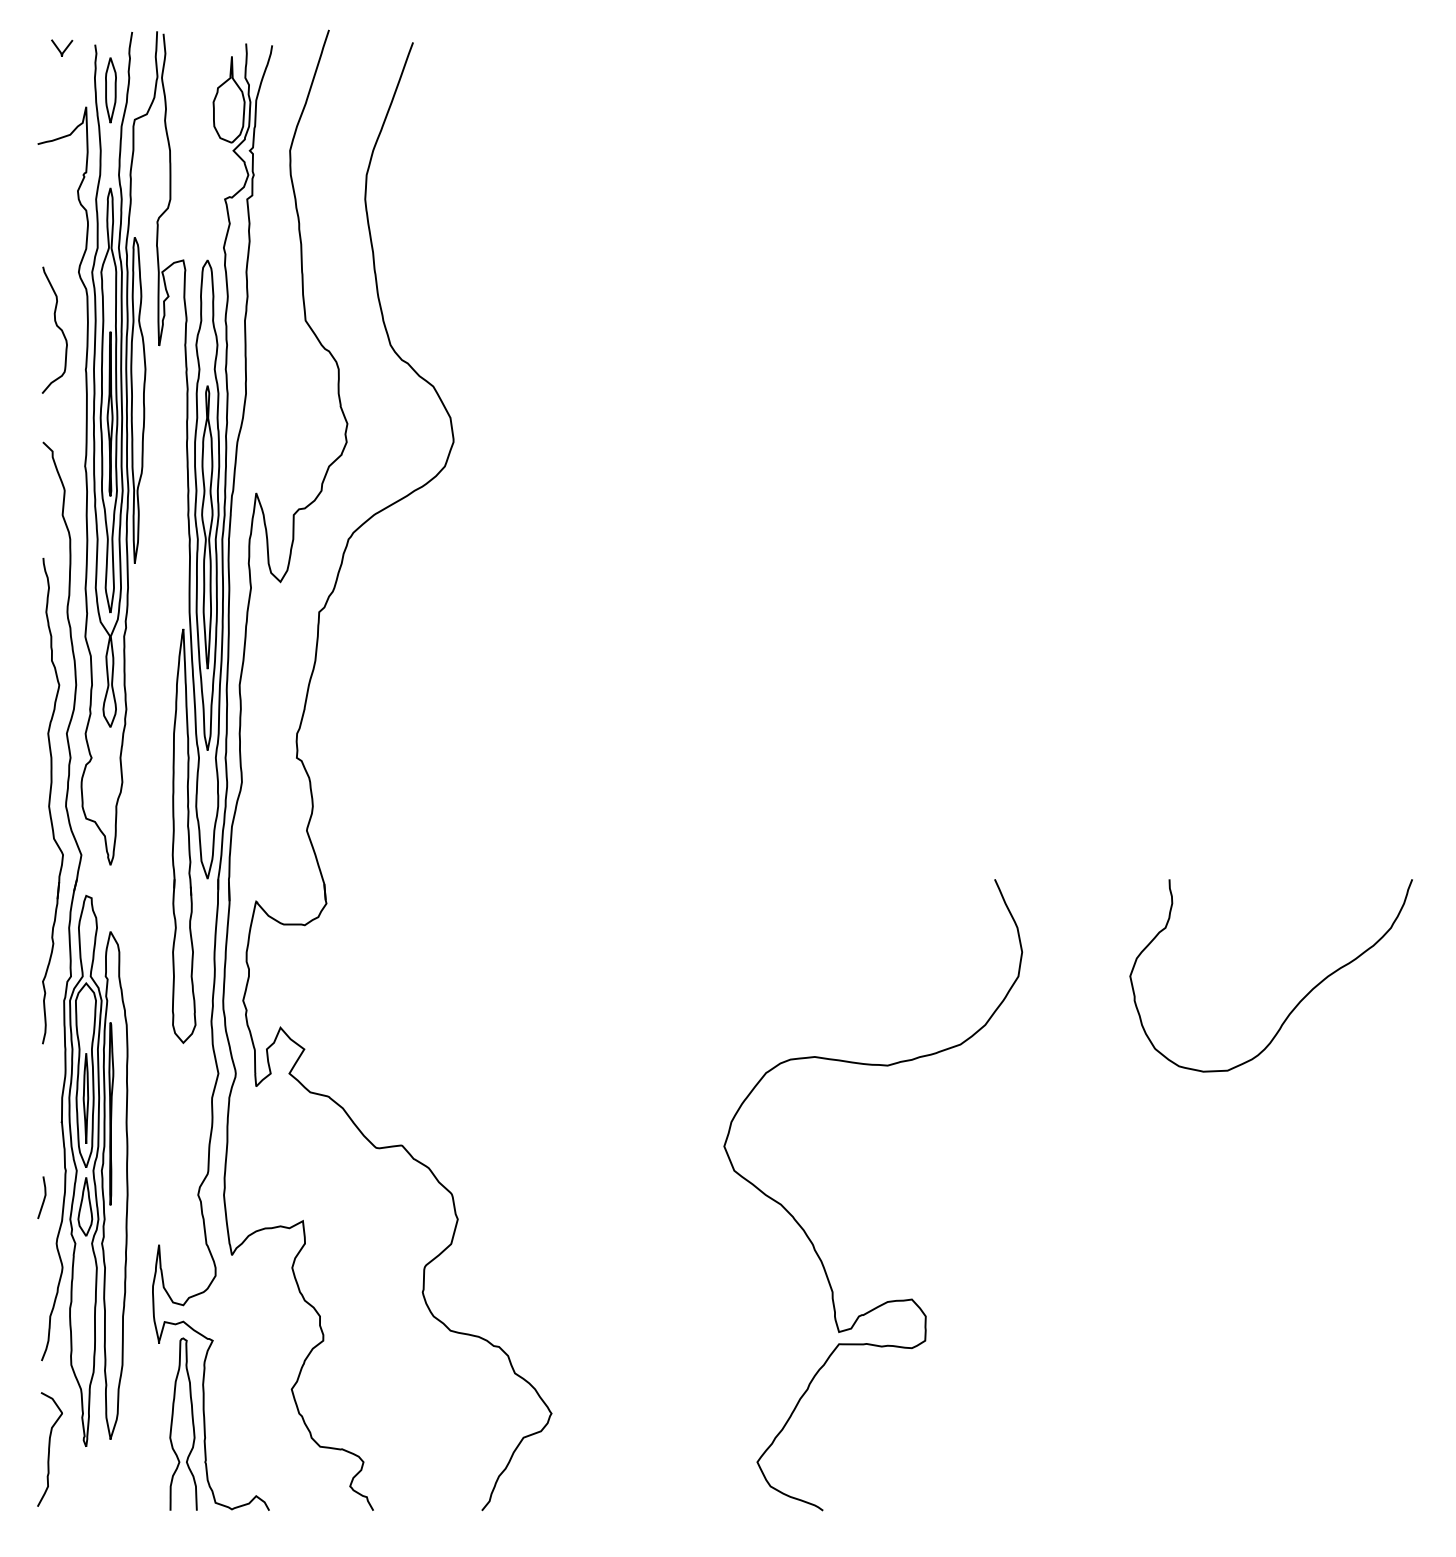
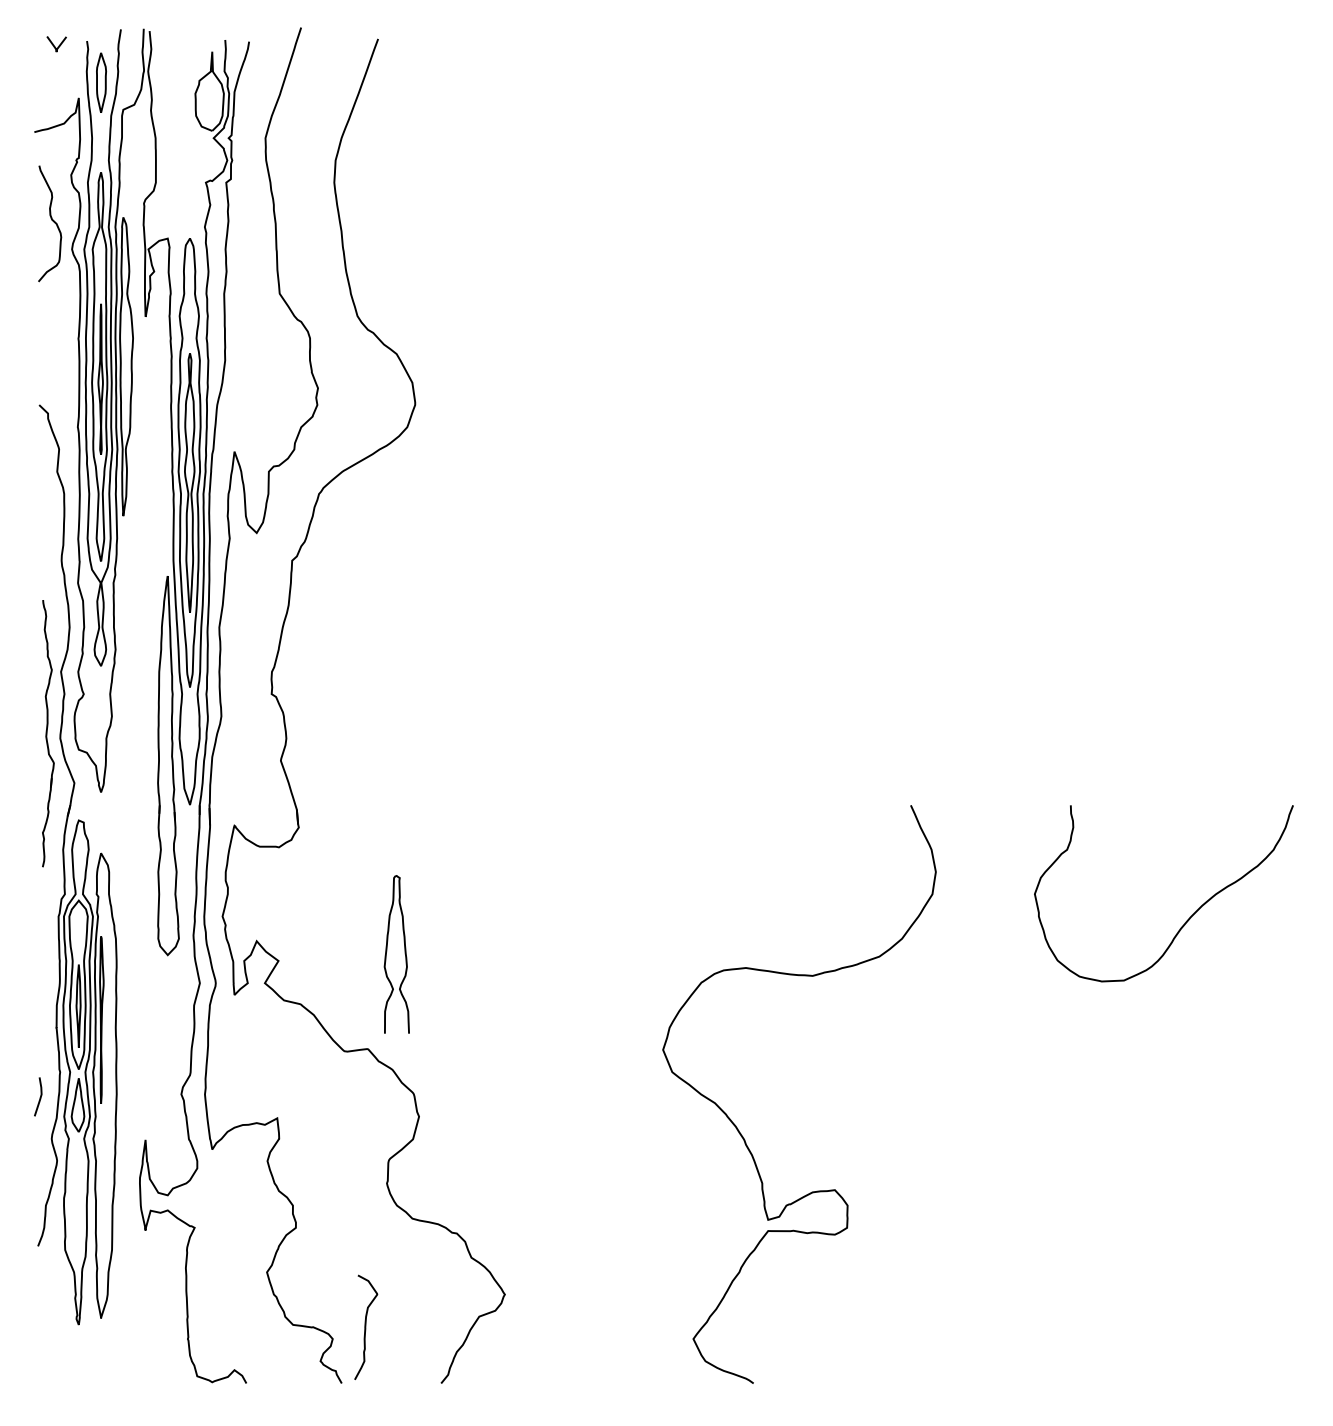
curve: (56, 326) -> (51, 220), moved
part: (52, 800) -> (47, 733), size x0.6
curve: (192, 1423) -> (405, 953), moved
curve: (49, 1449) -> (365, 1327), moved

